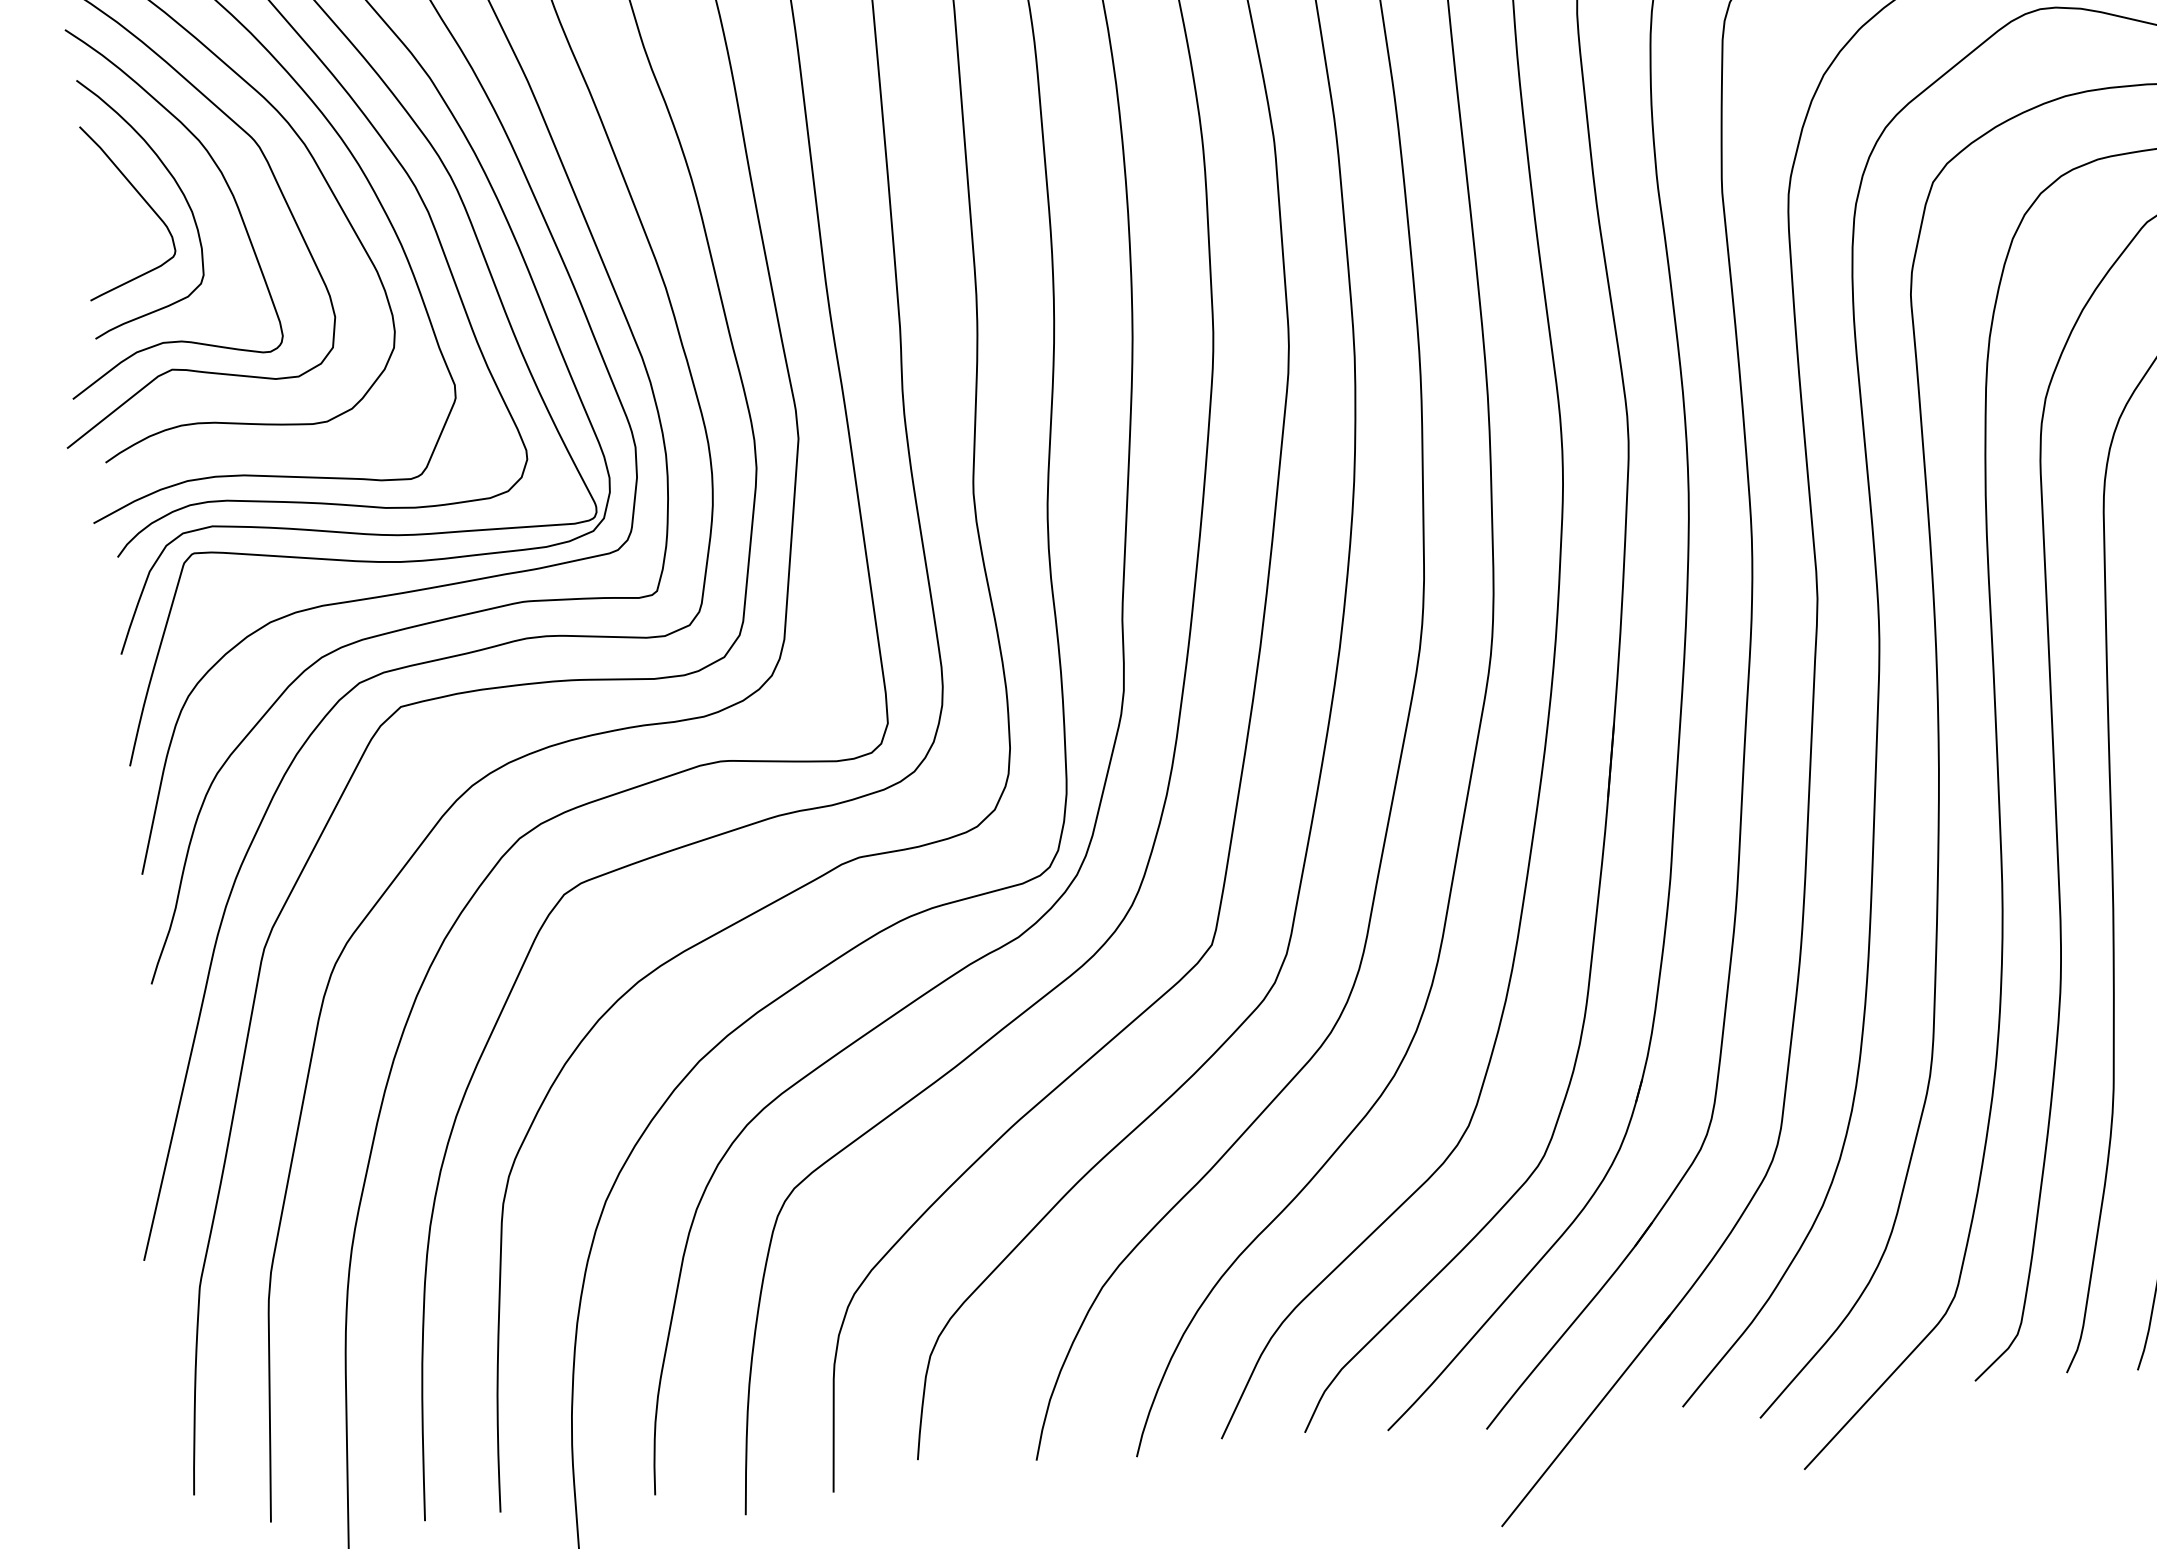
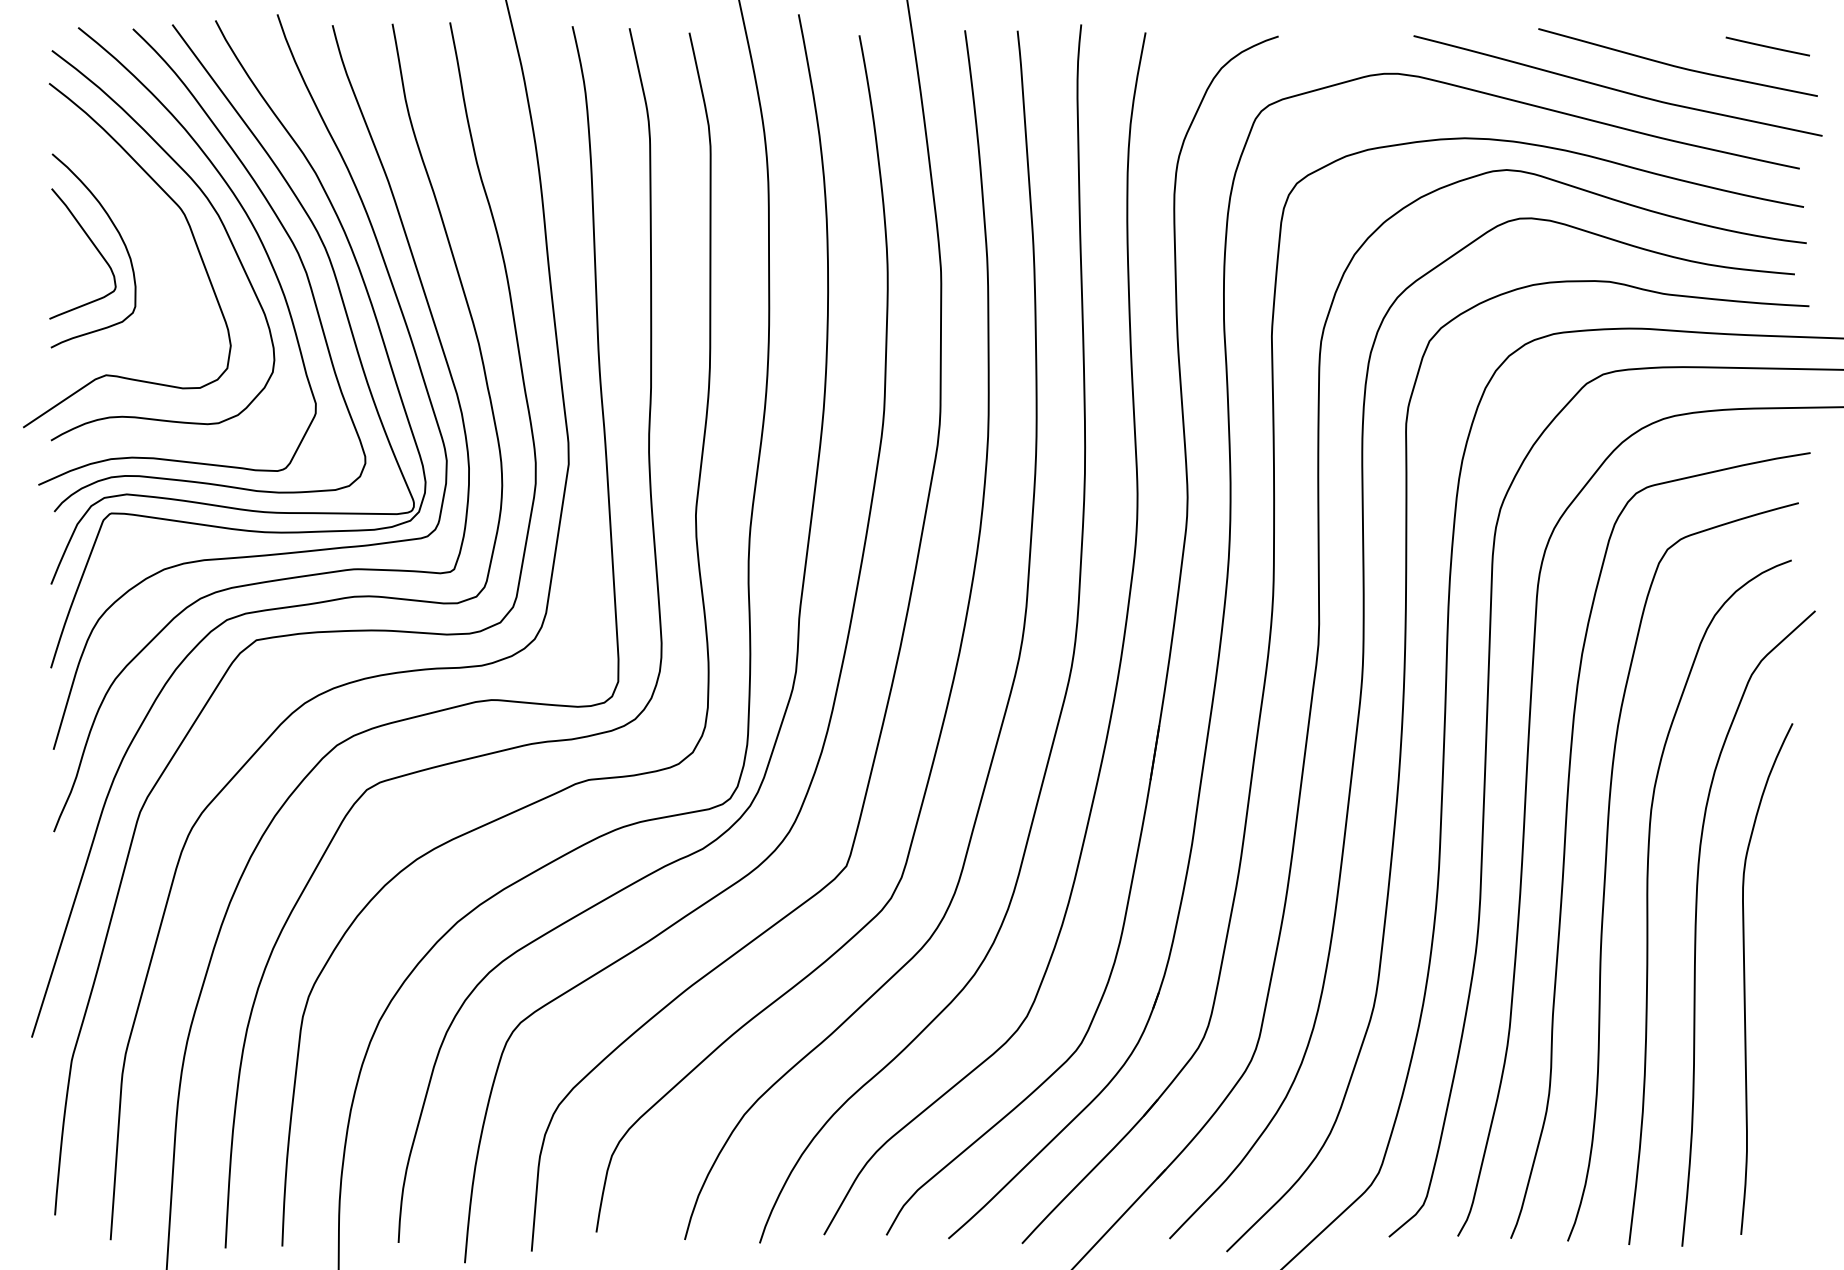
curve: (223, 179) -> (155, 236), removed

